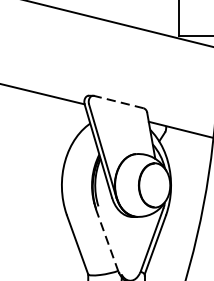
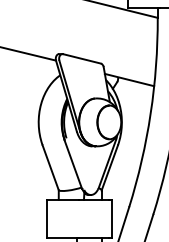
line: (119, 101) -> (82, 58), dashed -> solid
line: (107, 240) -> (73, 164), dashed -> solid

